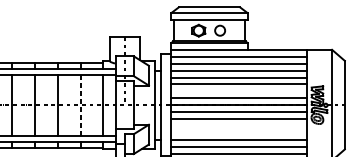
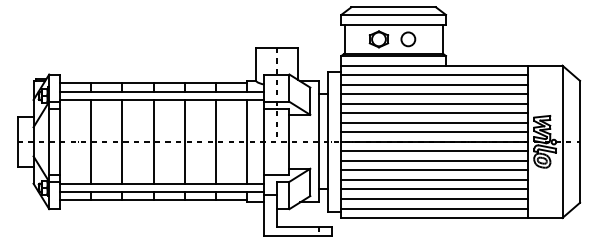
line: (239, 91) -> (434, 122), added
line: (80, 104) -> (216, 141), dashed -> solid
line: (239, 125) -> (434, 170), added
line: (239, 132) -> (434, 179), added

